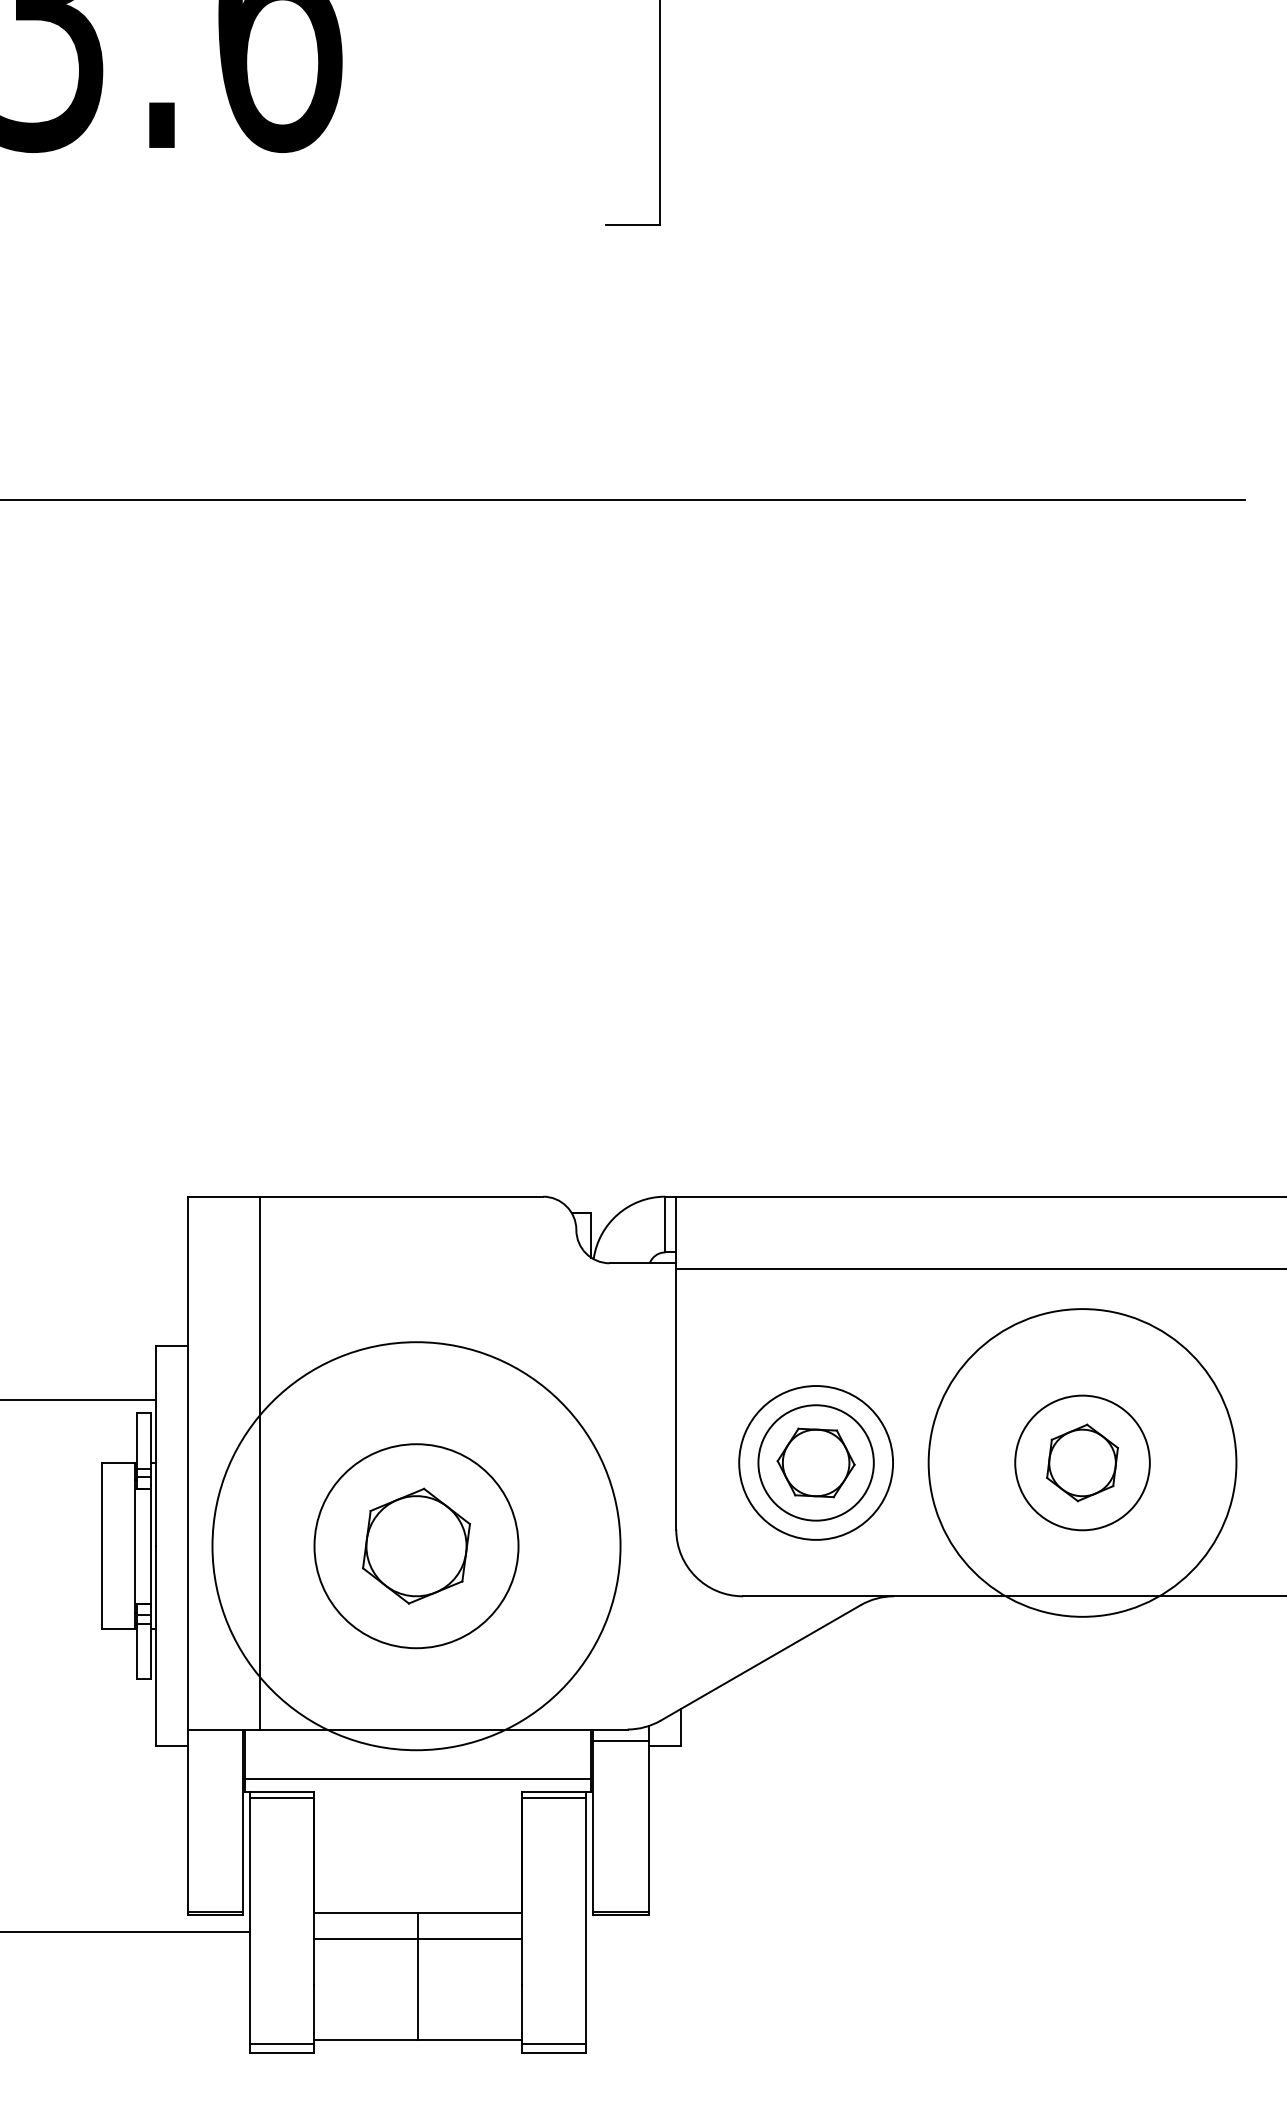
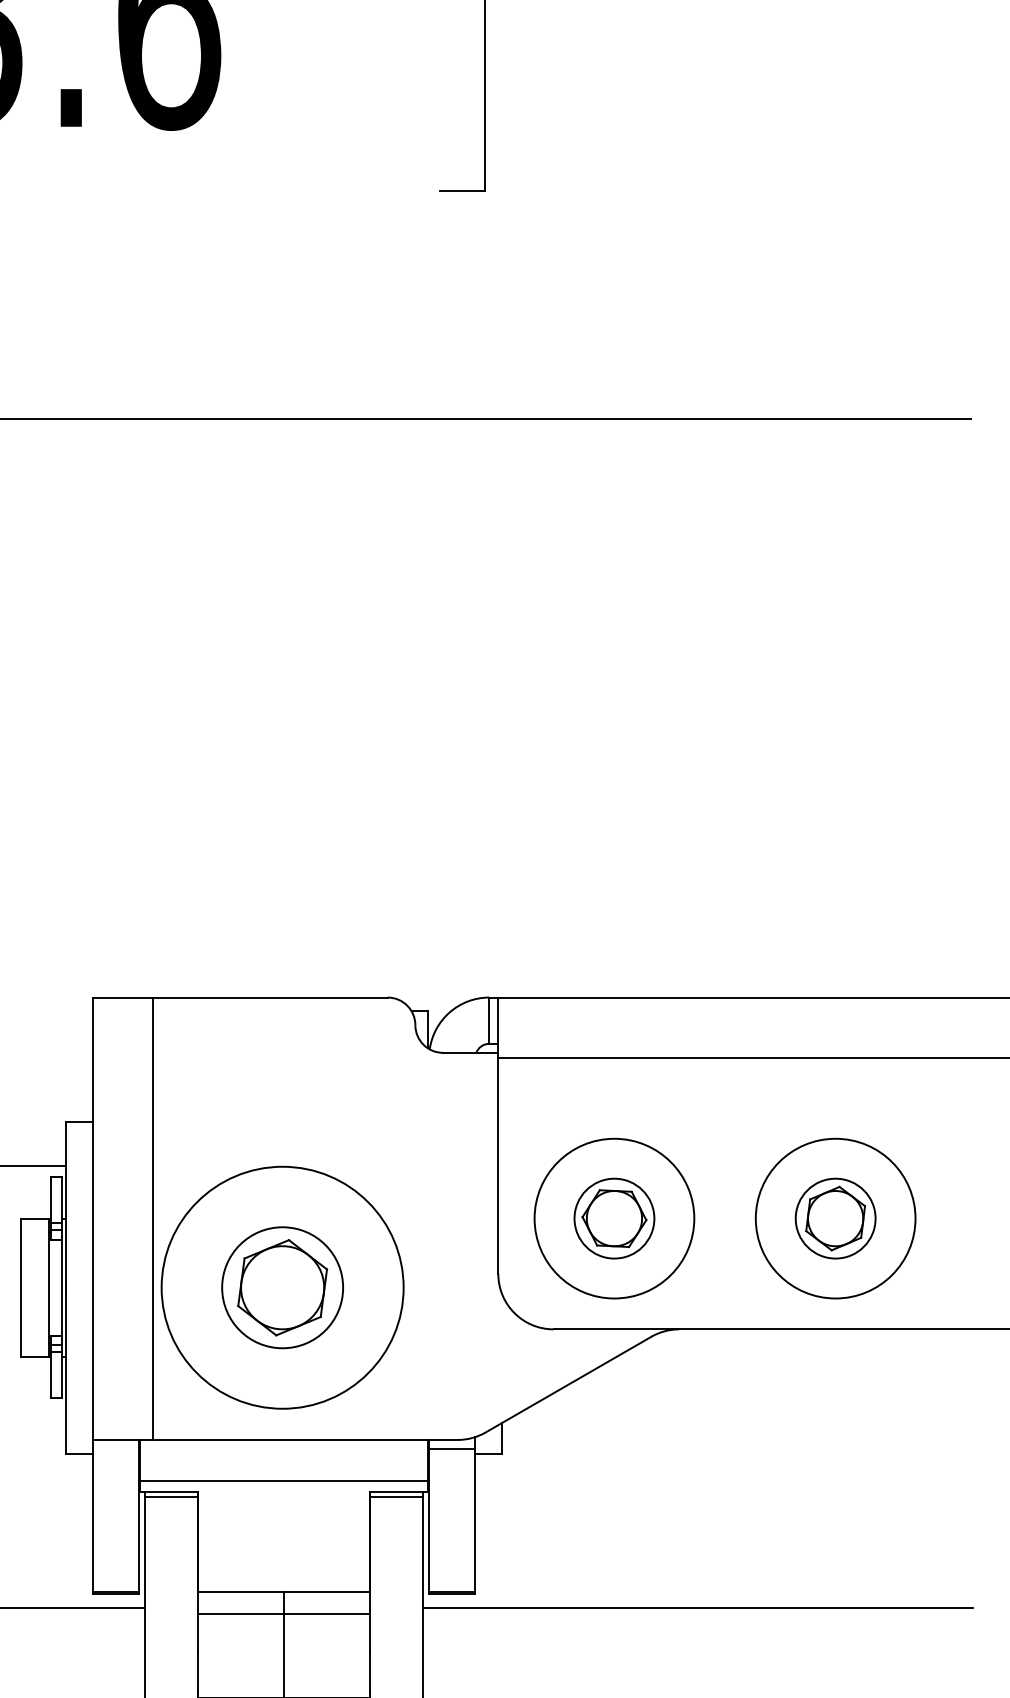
circle: (815, 1462) -> (613, 1218), size x1.67
circle: (816, 1462) -> (614, 1218), size x0.62
circle: (1082, 1462) -> (835, 1218), size x0.62
circle: (1082, 1462) -> (835, 1218), size x0.71
circle: (416, 1545) -> (282, 1287), size x0.71
circle: (416, 1546) -> (282, 1288), size x0.71
line: (916, 1932) -> (697, 1608), added

